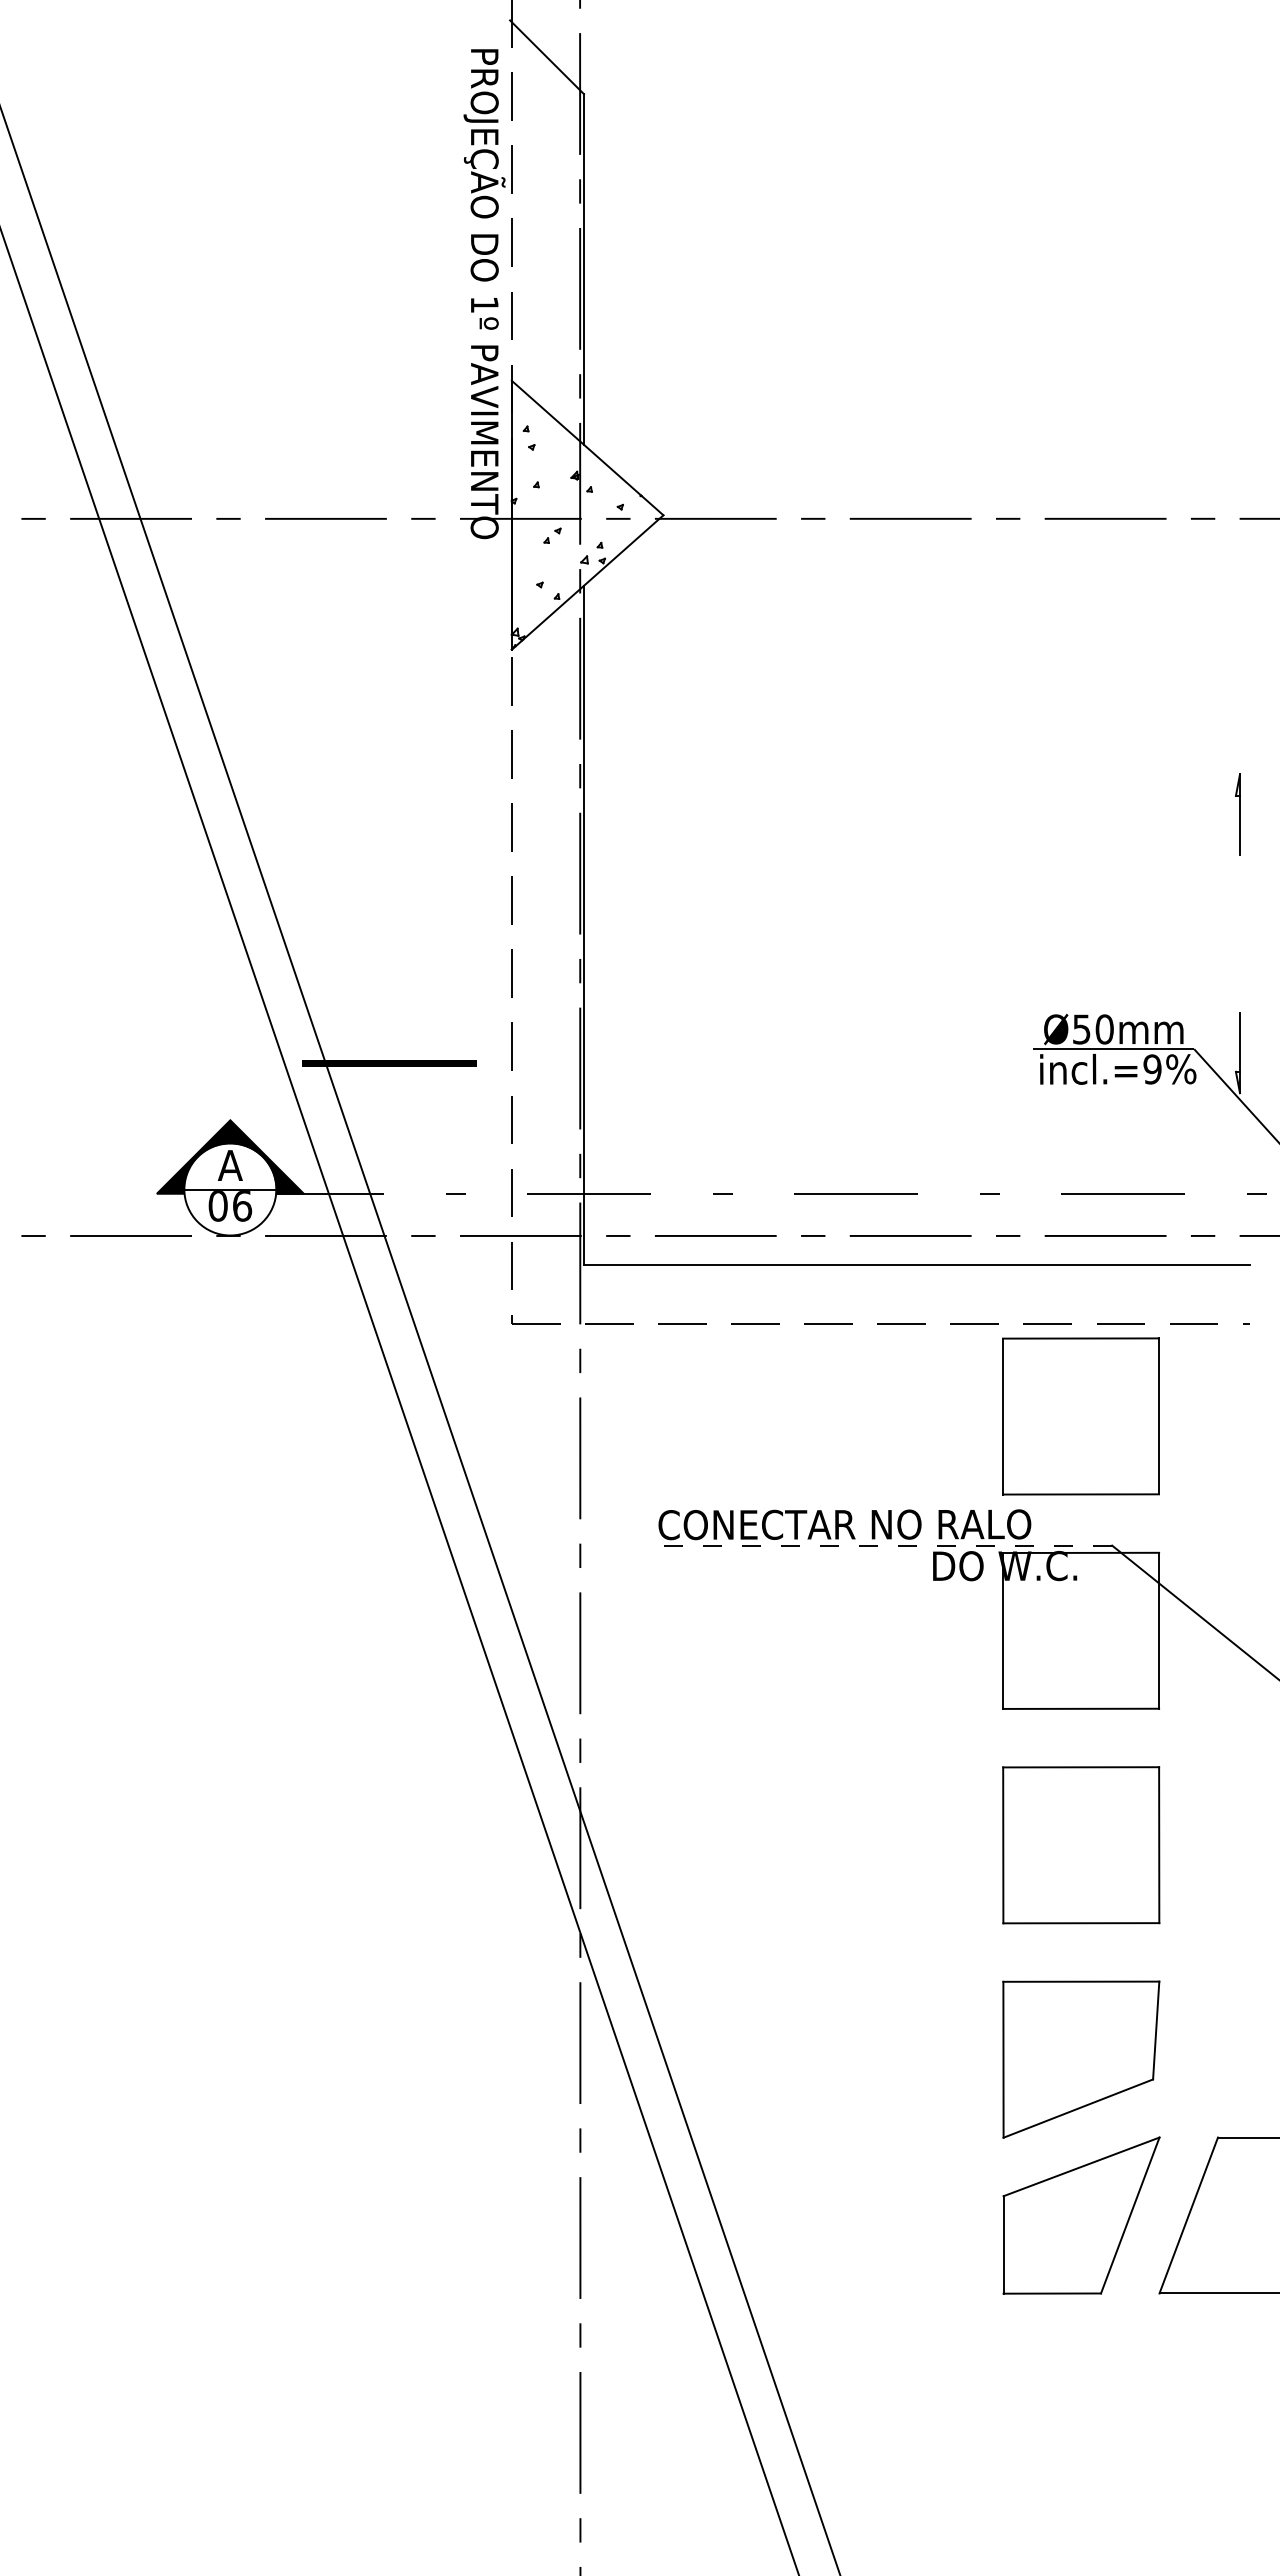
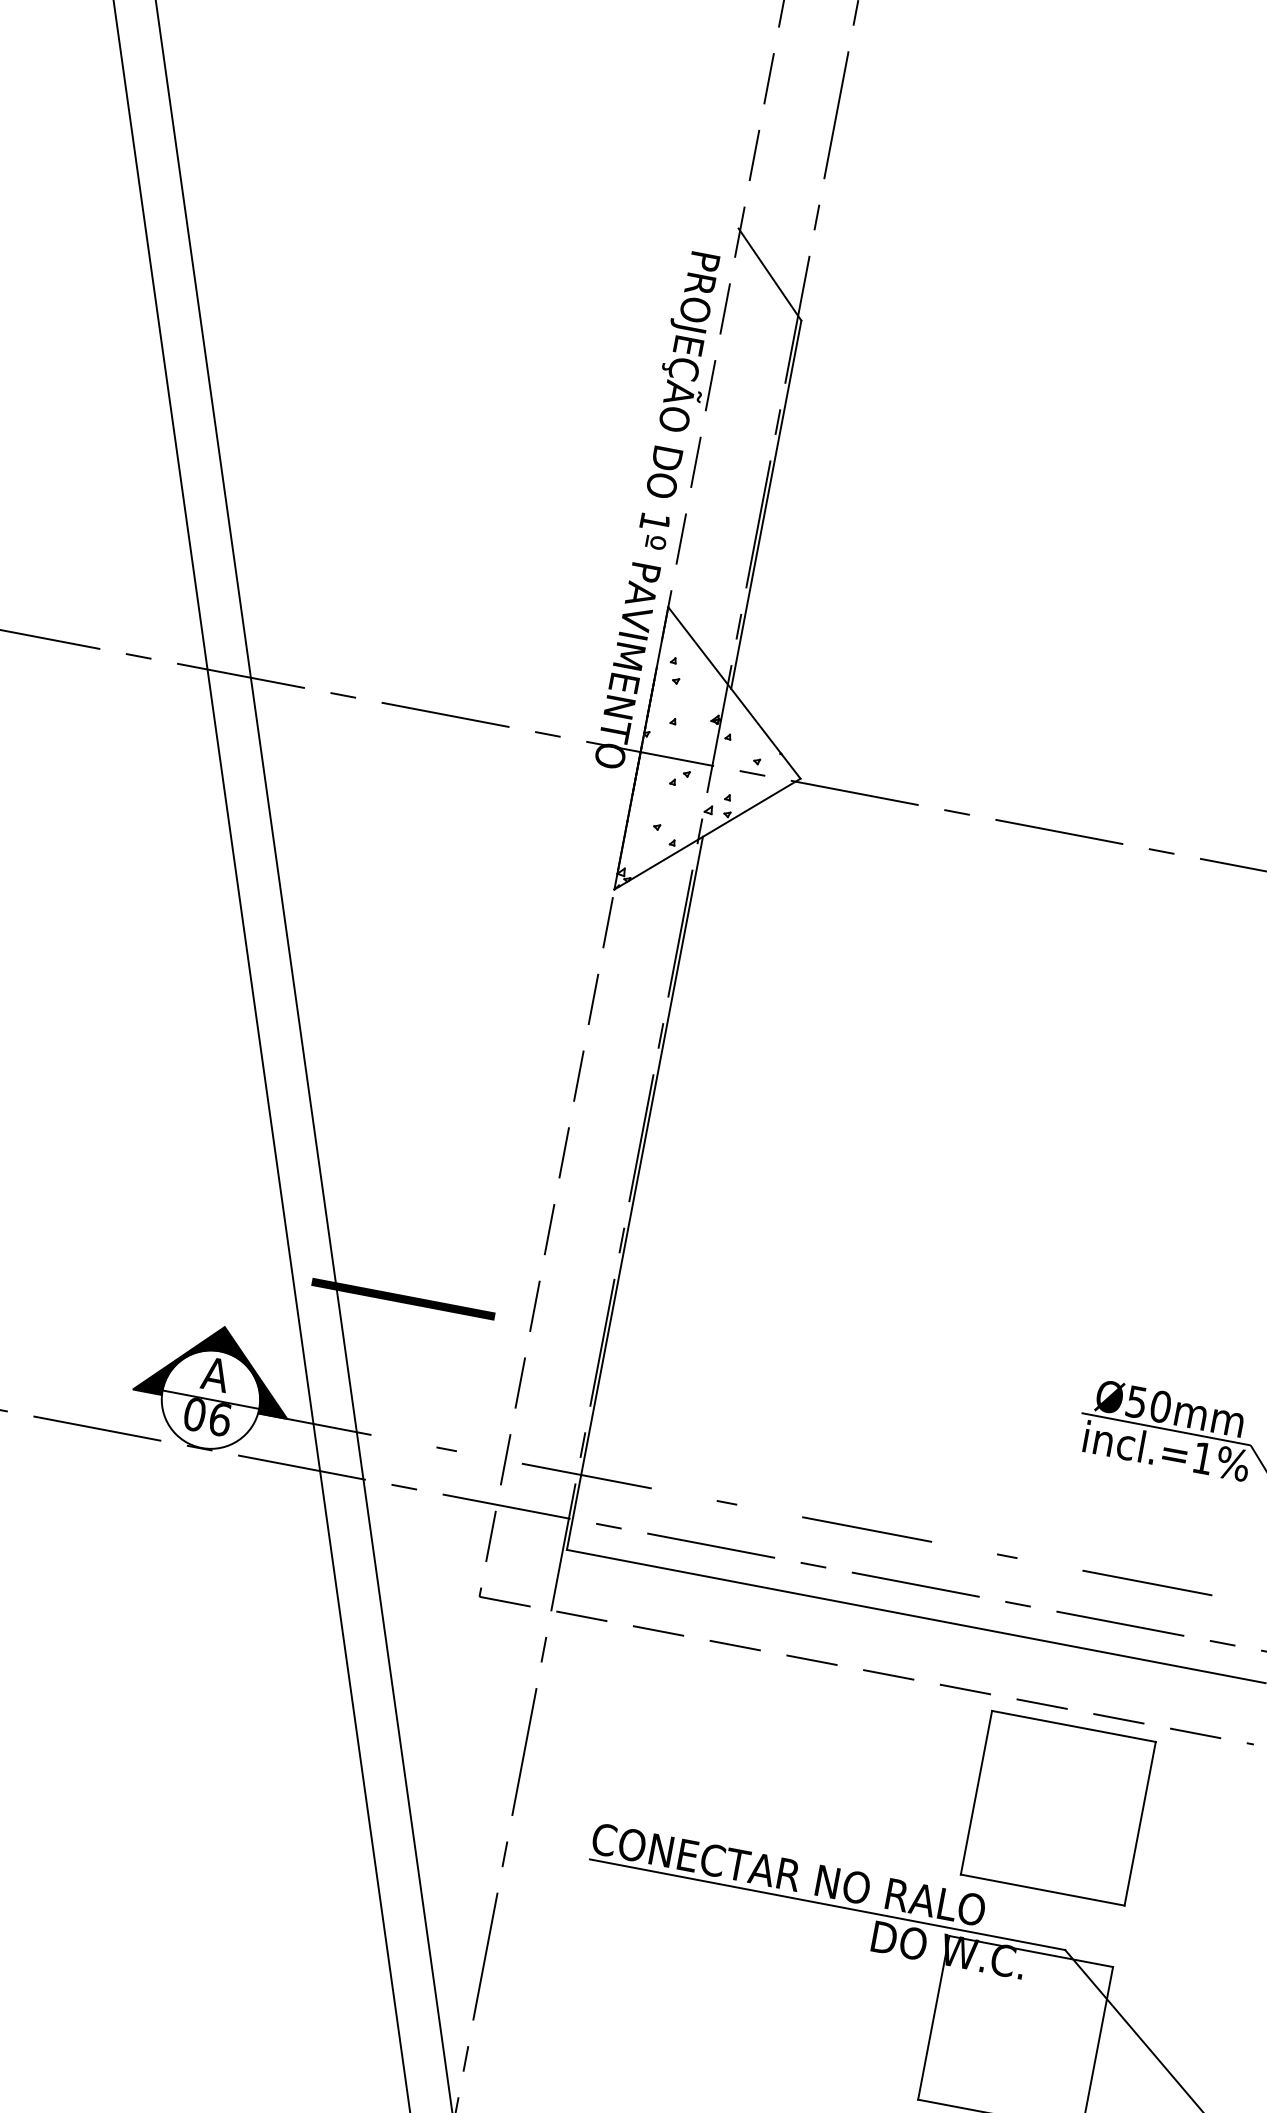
text: (1152, 1069) -> (1202, 1458), incl.=9%%% -> incl.=1%%%
line: (885, 1545) -> (827, 1904), dashed -> solid

